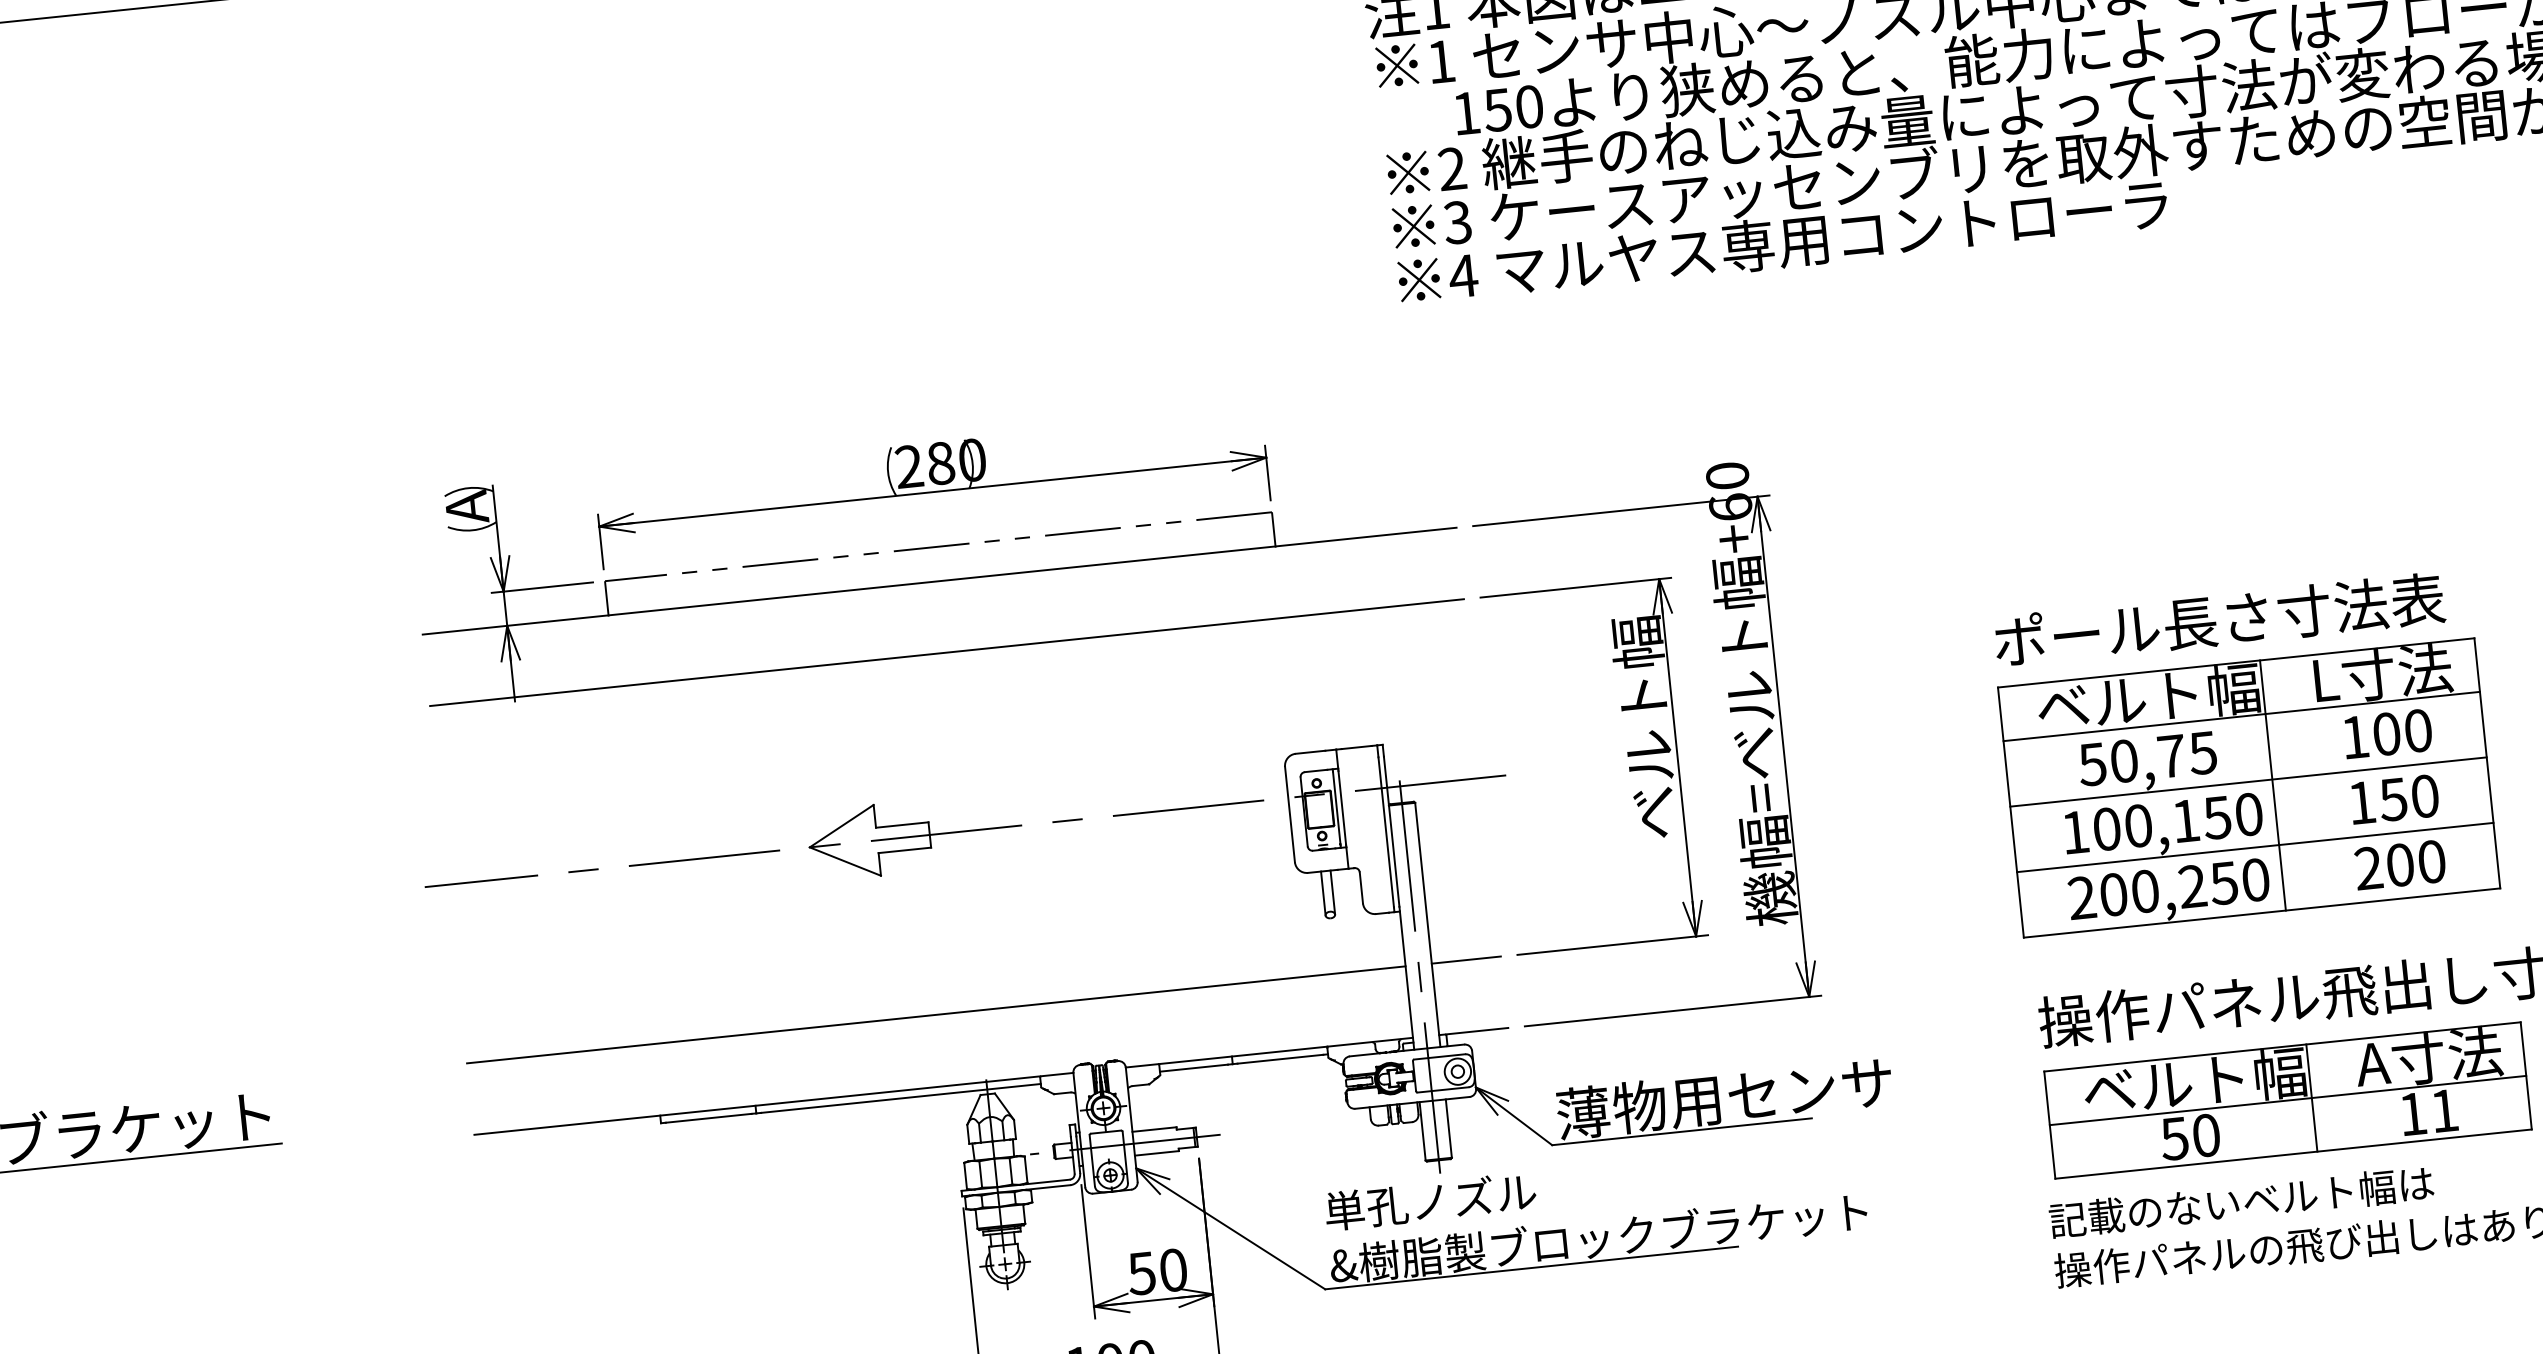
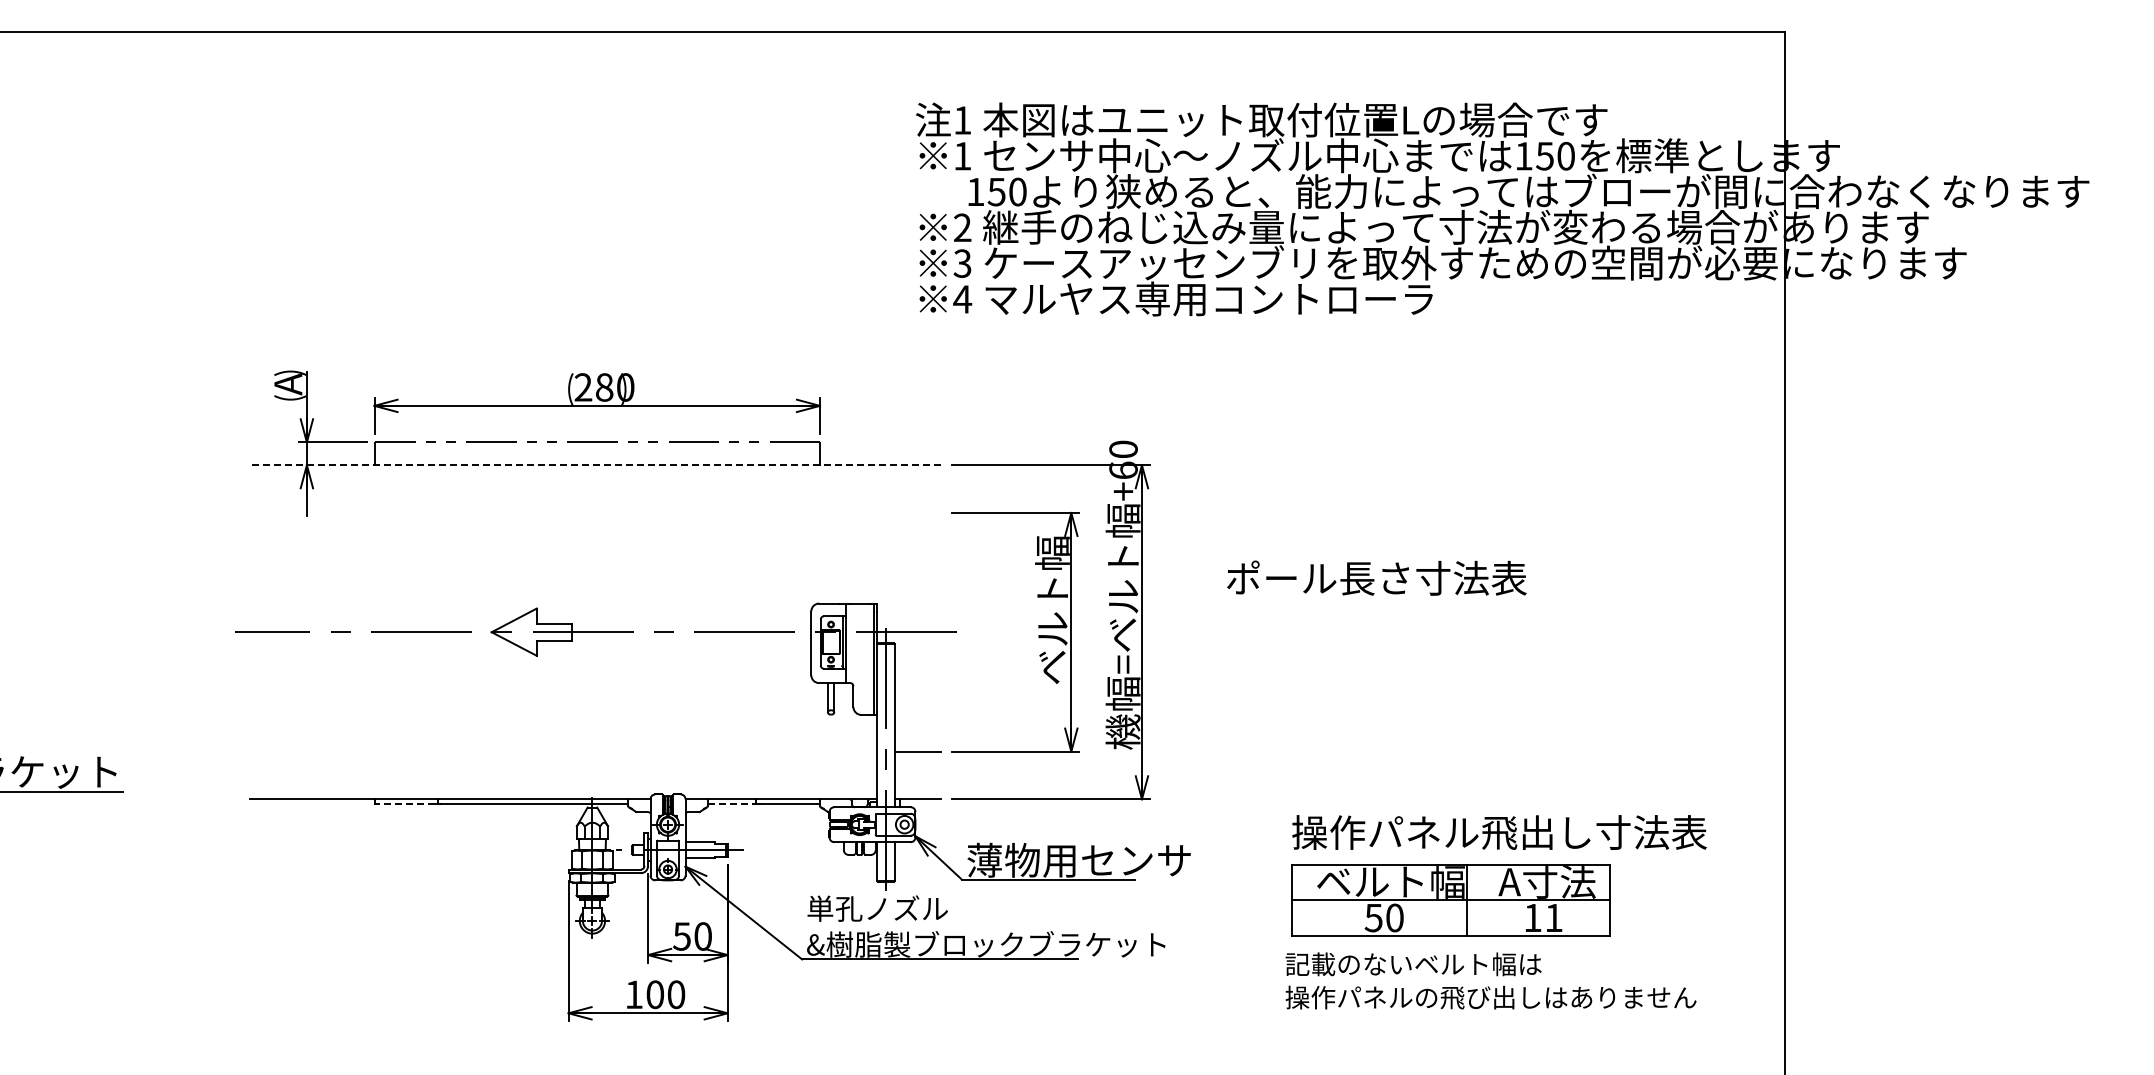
line: (939, 581) -> (595, 465), solid -> dashed
text: (2218, 618) -> (1376, 577), moved
line: (946, 652) -> (595, 512), removed
part: (2248, 788) -> (1446, 691), removed
line: (935, 1014) -> (563, 751), removed
line: (1193, 1068) -> (730, 804), solid -> dashed
line: (708, 1118) -> (406, 804), solid -> dashed

